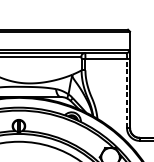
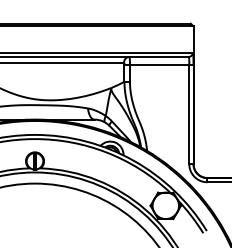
line: (127, 93) -> (189, 114), dashed -> solid

